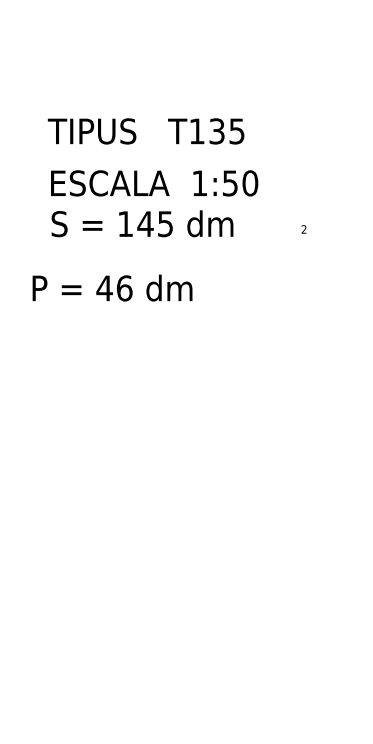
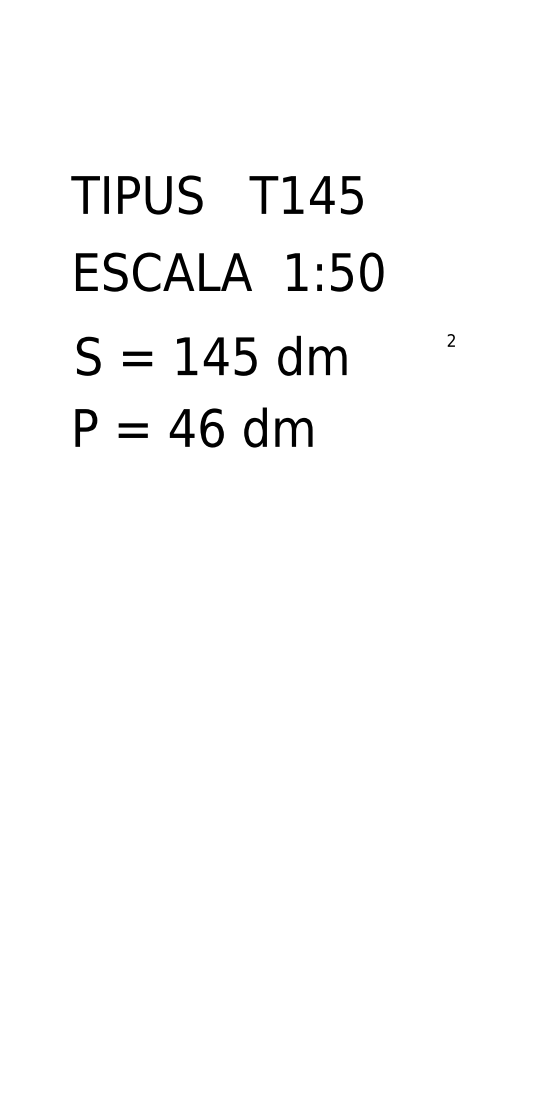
text: (216, 131) -> (321, 195), T135 -> T145
text: (142, 223) -> (211, 355), moved
text: (112, 287) -> (193, 426), moved

